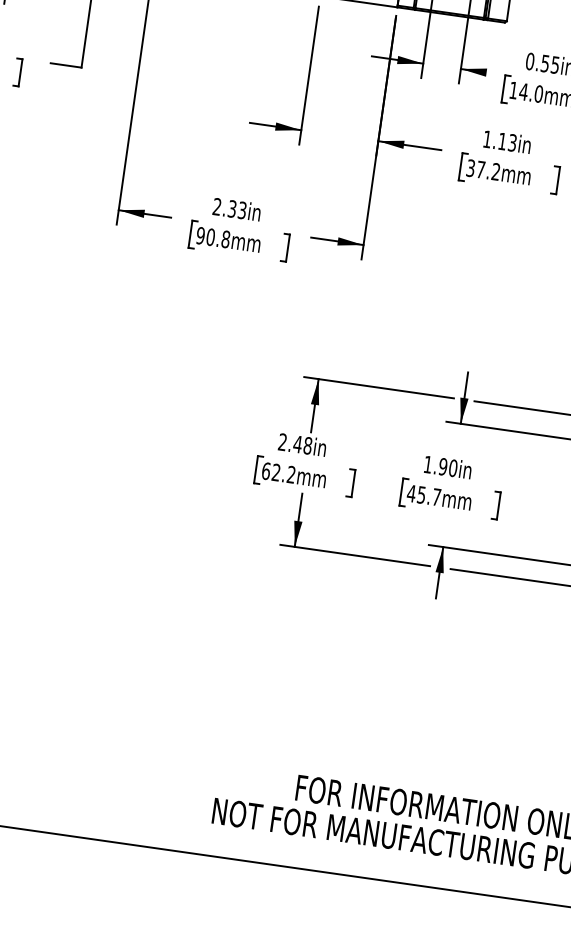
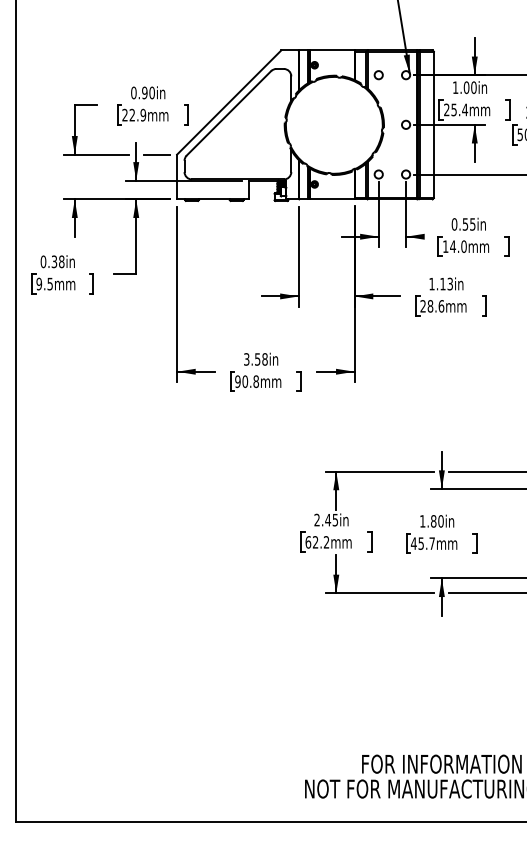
text: (483, 170) -> (432, 306), 37.2mm -> 28.6mm
text: (229, 208) -> (255, 359), 2.33in -> 3.58in
text: (308, 444) -> (335, 519), 2.48in -> 2.45in
text: (442, 466) -> (433, 521), 1.90in -> 1.80in

